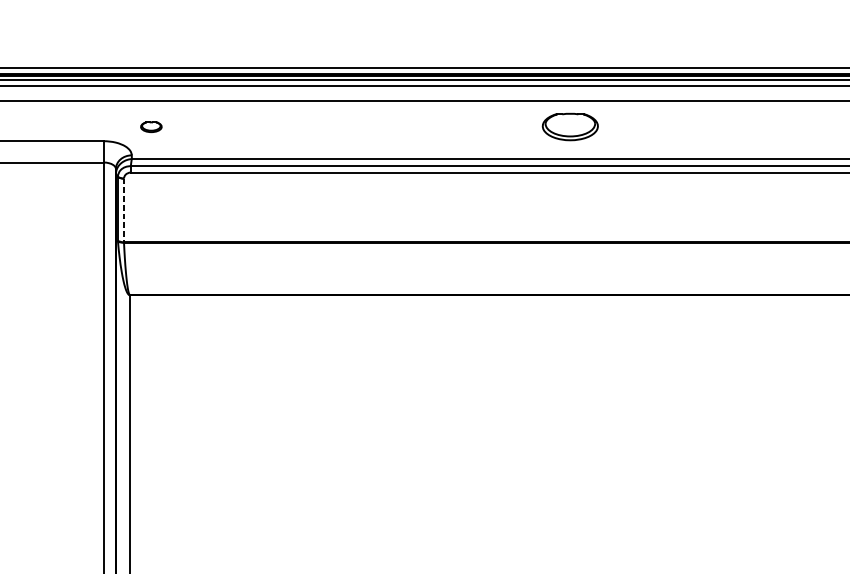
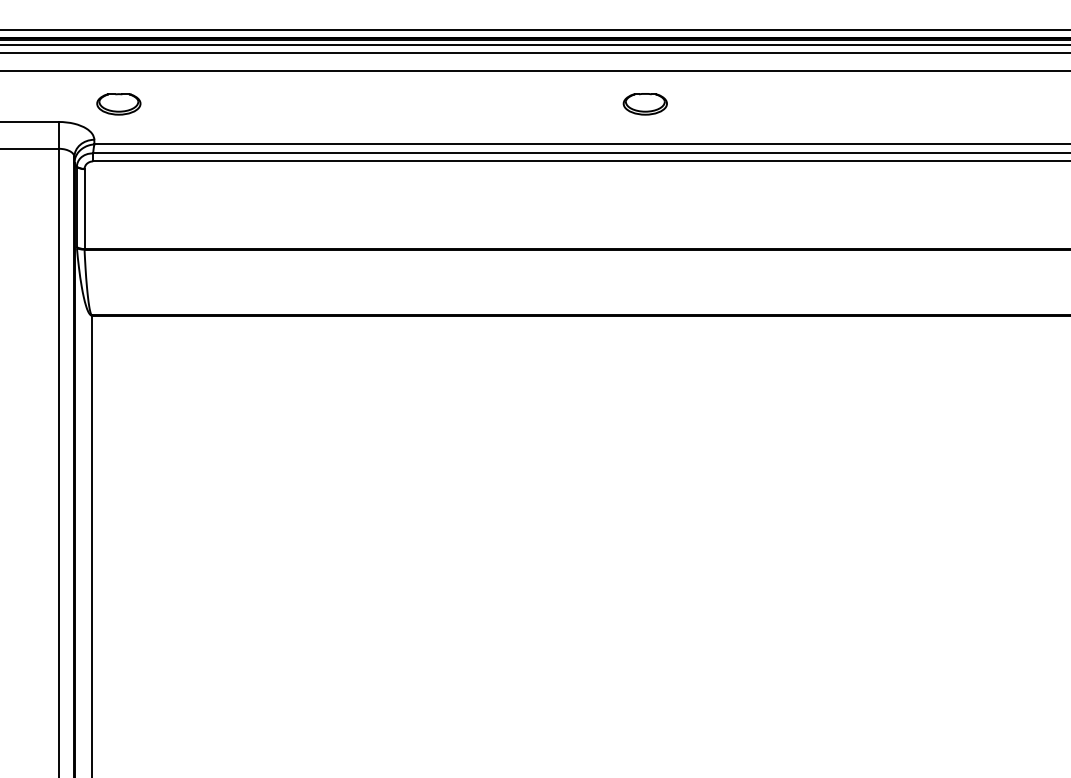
part: (151, 127) -> (118, 104), size x1.67
part: (569, 127) -> (644, 104), size x0.62
line: (123, 210) -> (84, 209), dashed -> solid

